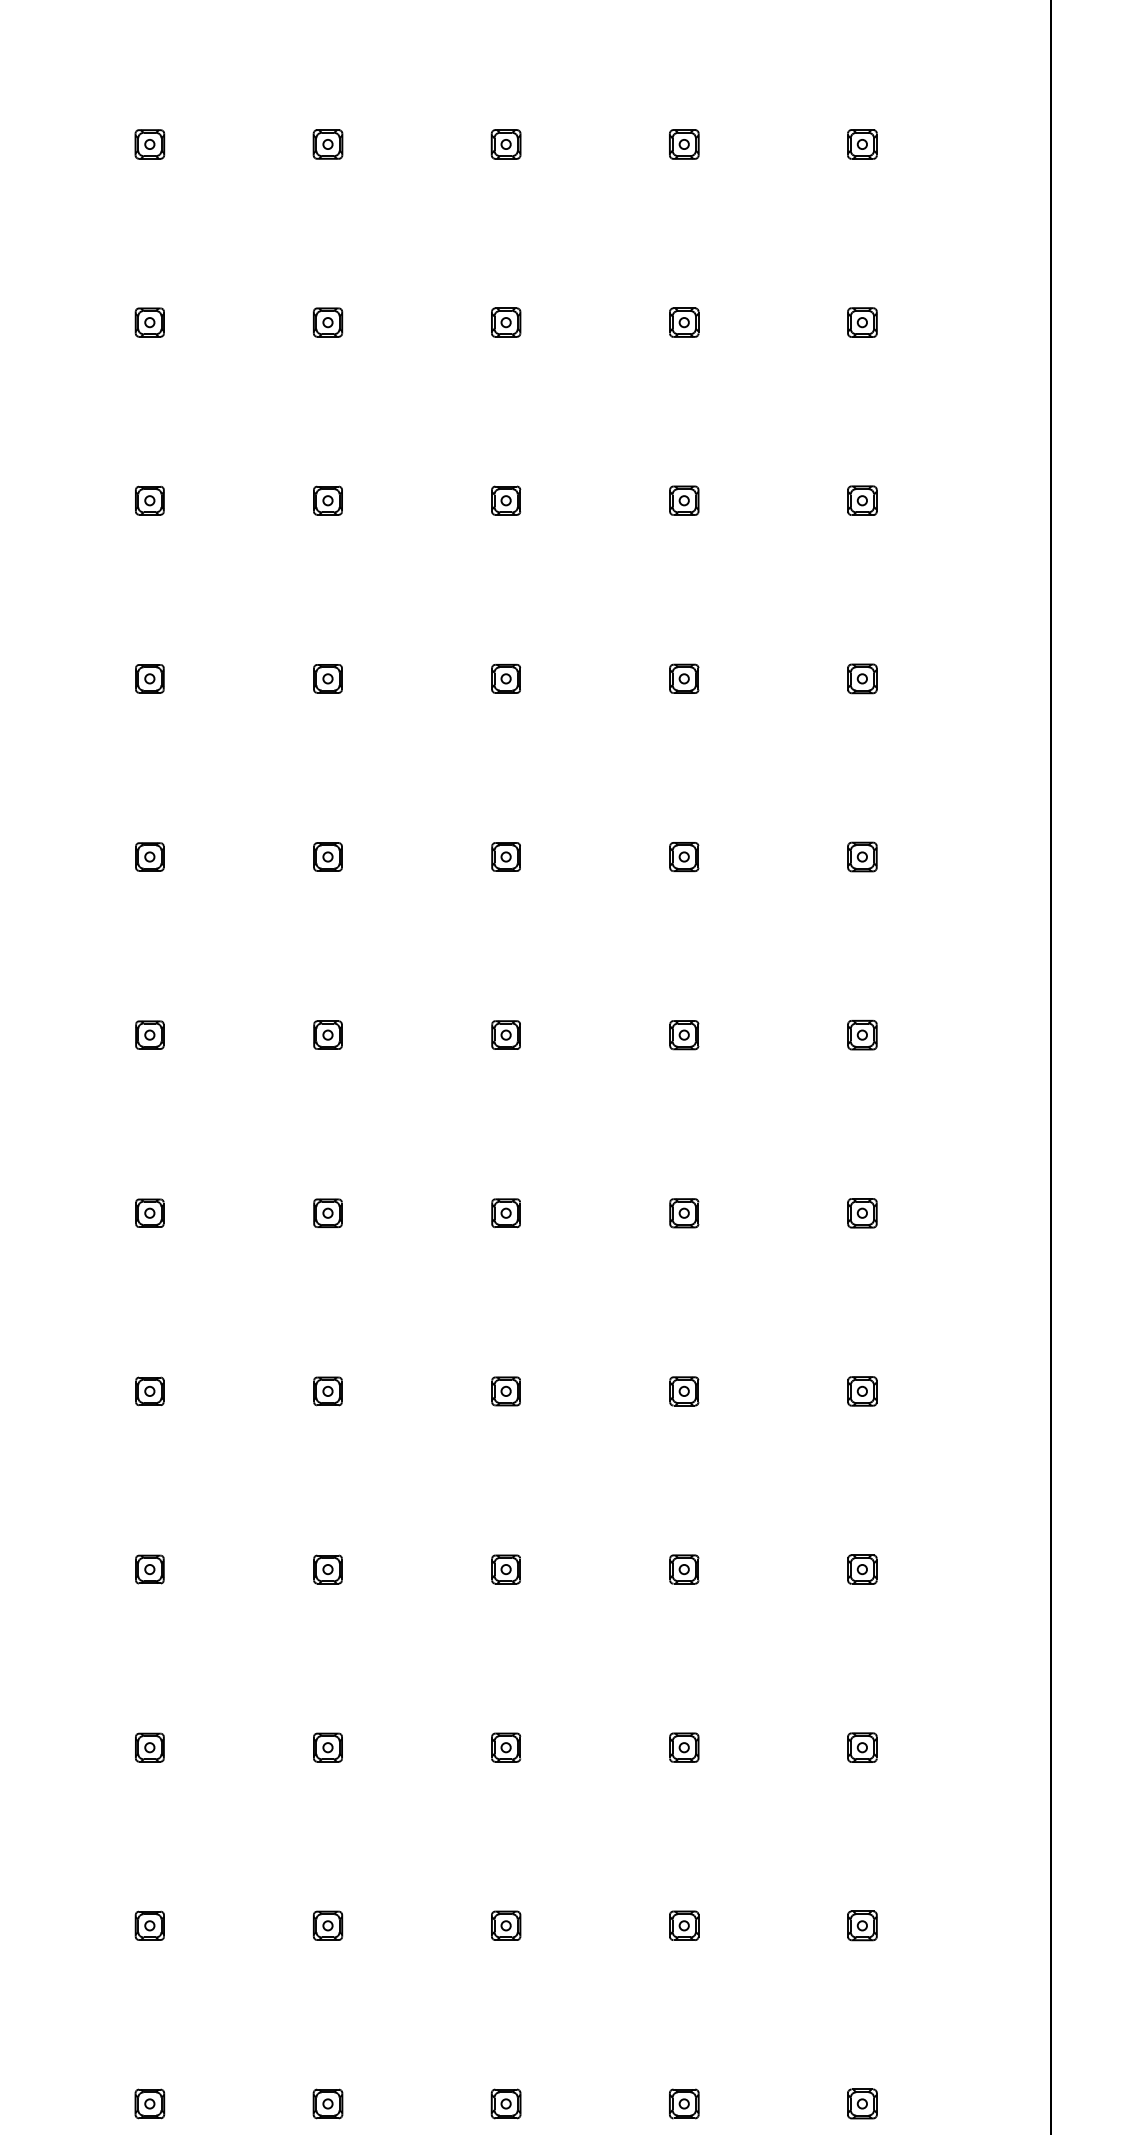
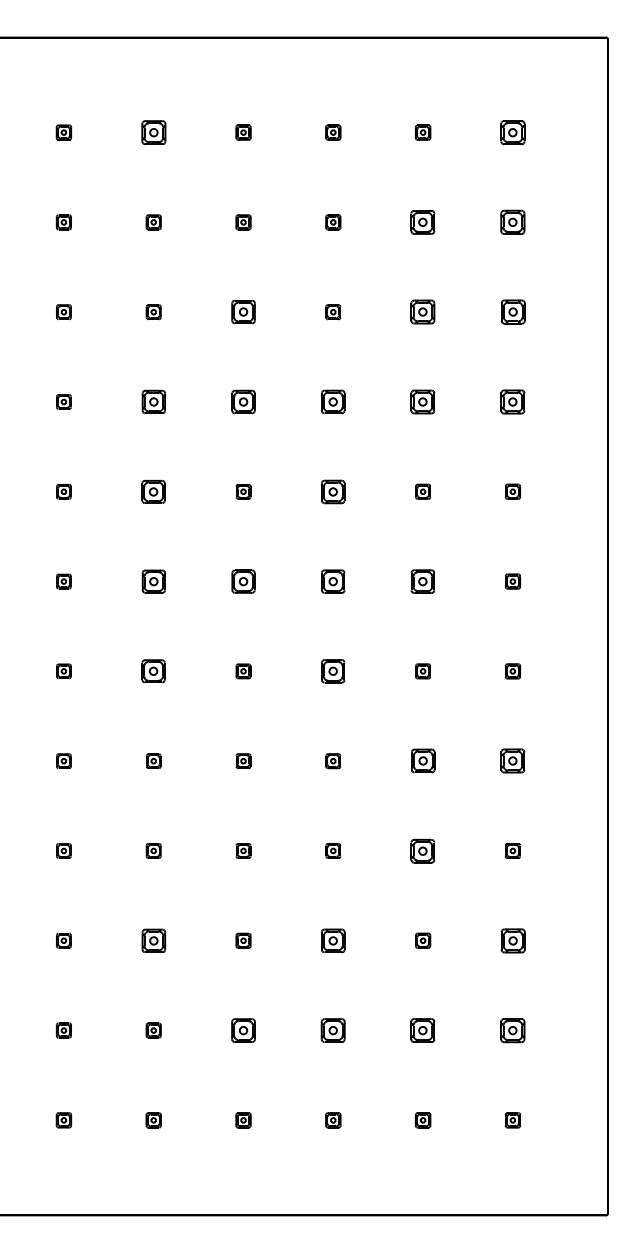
part: (149, 144) -> (153, 132), size x1.6
part: (861, 144) -> (512, 132), size x1.6
part: (685, 322) -> (423, 222), size x1.6
part: (861, 322) -> (512, 222), size x1.6
part: (327, 501) -> (243, 312), size x1.6
part: (685, 501) -> (423, 312), size x1.6
part: (861, 501) -> (512, 312), size x1.6
part: (149, 677) -> (153, 401), size x1.6
part: (327, 677) -> (243, 401), size x1.6
part: (506, 677) -> (333, 401), size x1.6
part: (685, 677) -> (423, 401), size x1.6
part: (861, 677) -> (512, 401), size x1.6
part: (149, 856) -> (153, 491), size x1.6
part: (506, 856) -> (333, 491), size x1.6
part: (149, 1034) -> (153, 581), size x1.6
part: (327, 1034) -> (243, 581), size x1.6
part: (506, 1034) -> (333, 581), size x1.6
part: (685, 1034) -> (423, 581), size x1.6
part: (149, 1213) -> (153, 671), size x1.6
part: (506, 1213) -> (333, 671), size x1.6
part: (683, 1392) -> (422, 761), size x1.6
part: (861, 1392) -> (512, 761), size x1.6
part: (685, 1568) -> (423, 850), size x1.6
part: (149, 1747) -> (153, 940), size x1.6
part: (506, 1747) -> (333, 940), size x1.6
part: (861, 1747) -> (512, 940), size x1.6
part: (327, 1925) -> (243, 1030), size x1.6
part: (506, 1925) -> (333, 1030), size x1.6
part: (685, 1925) -> (423, 1030), size x1.6
part: (861, 1925) -> (512, 1030), size x1.6

